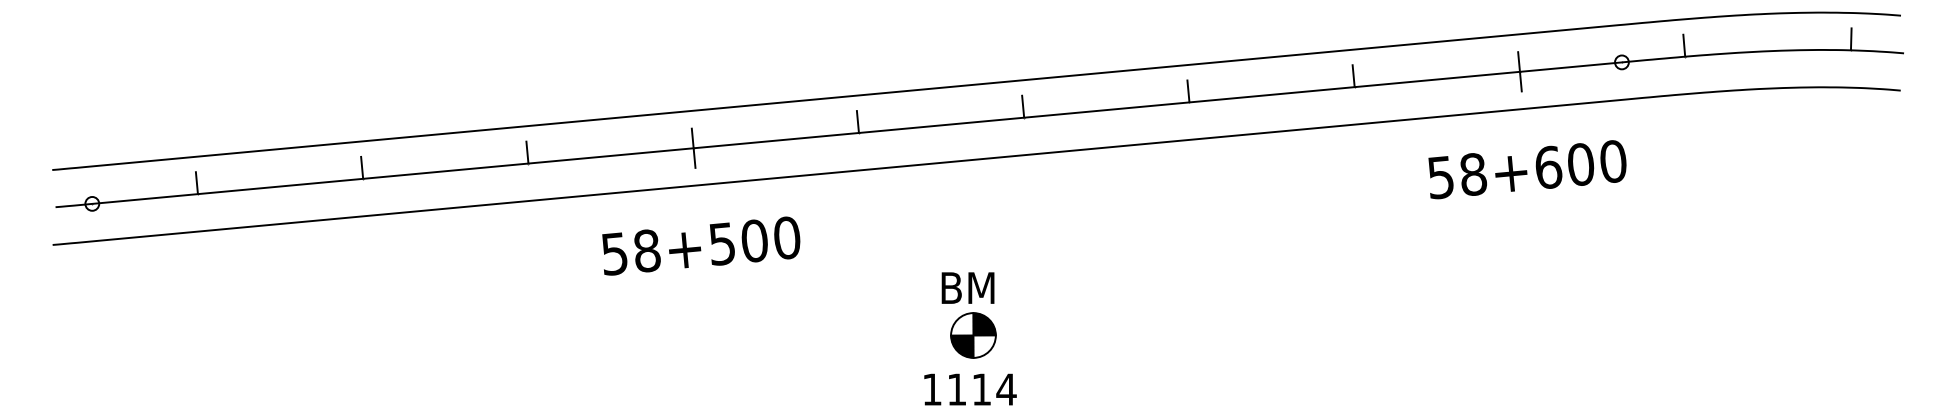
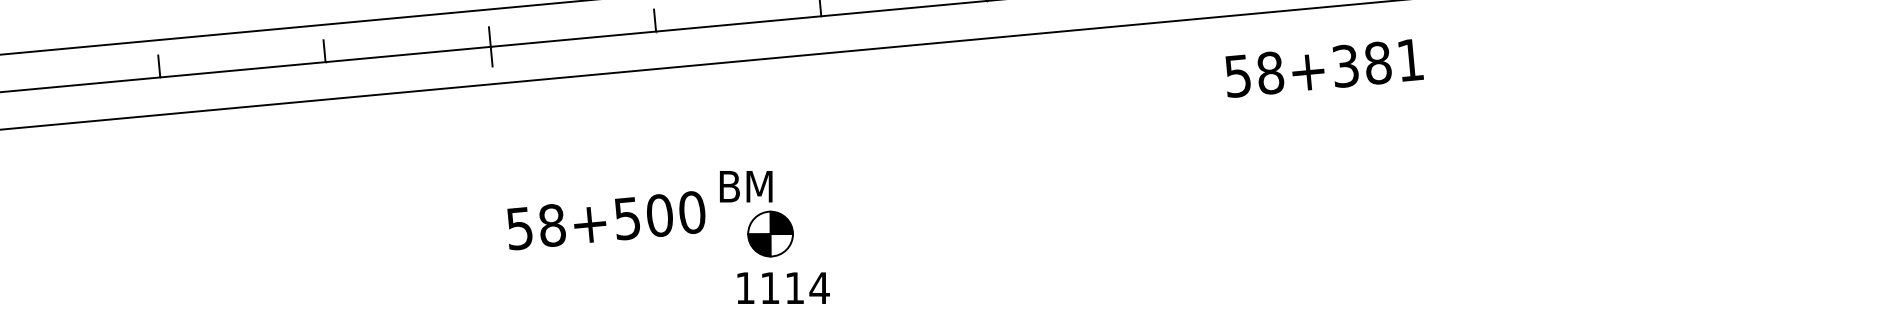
text: (1580, 164) -> (1377, 63), 58+600 -> 58+381
text: (701, 245) -> (606, 220), moved
text: (967, 287) -> (745, 186), moved
text: (970, 389) -> (783, 288), moved

